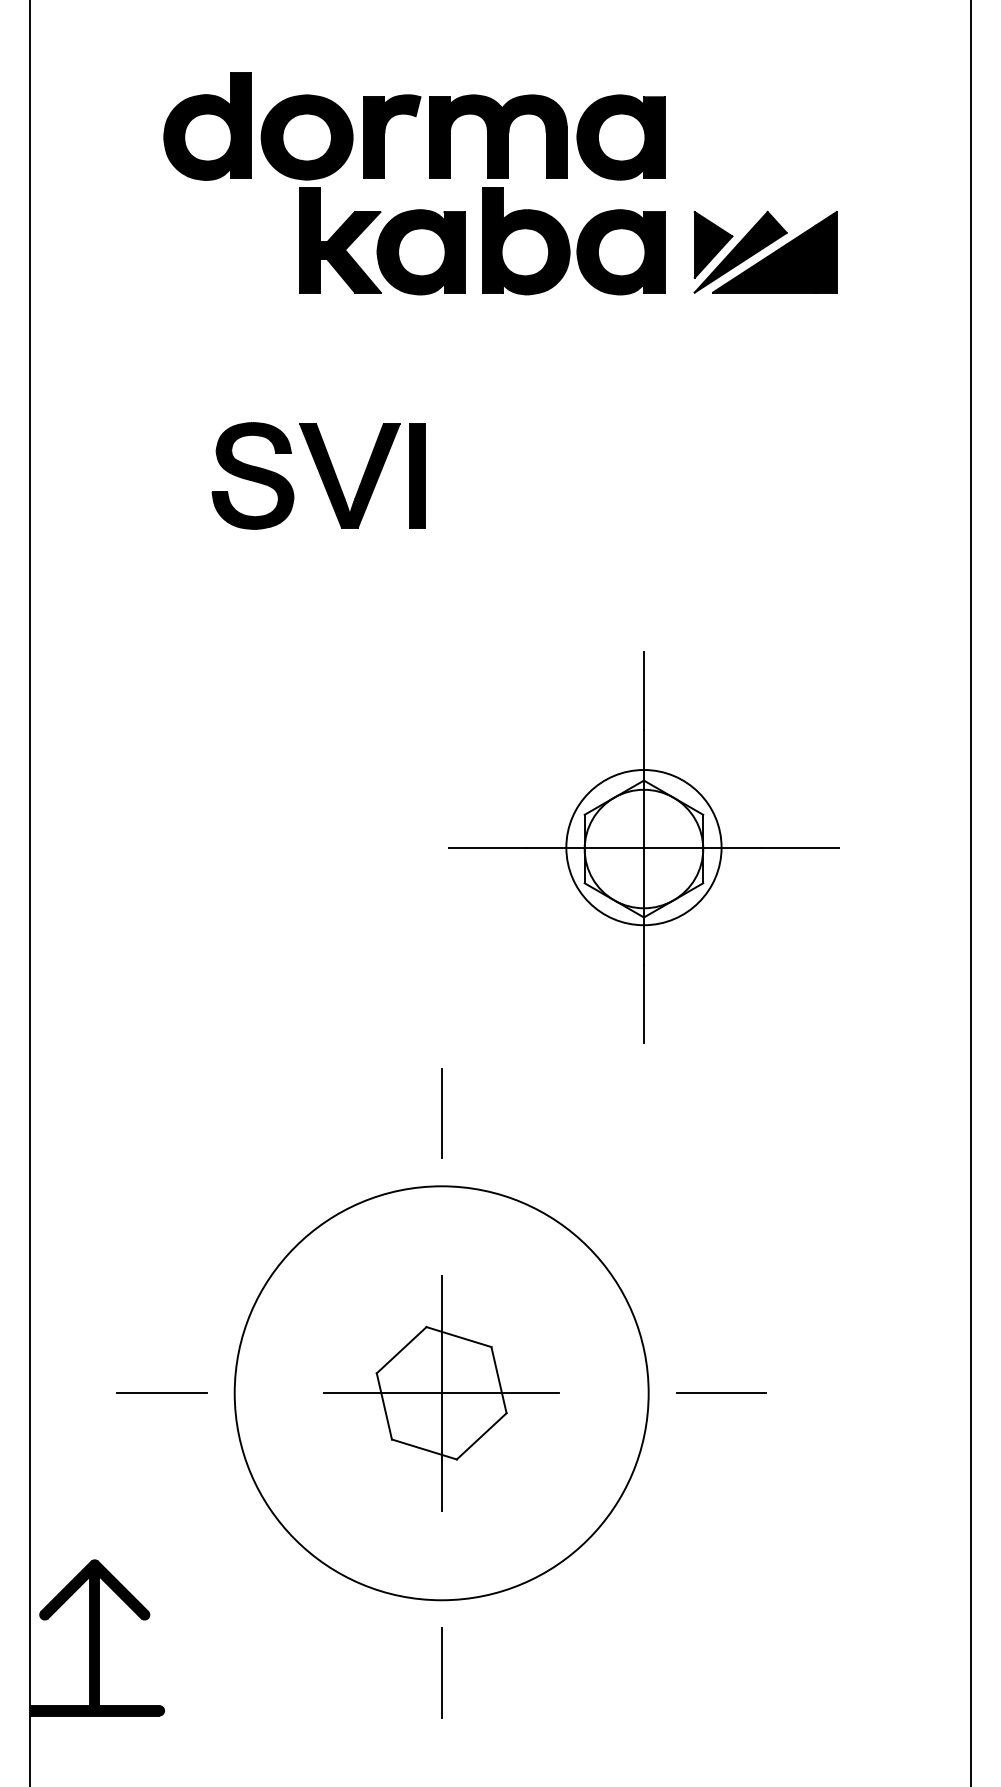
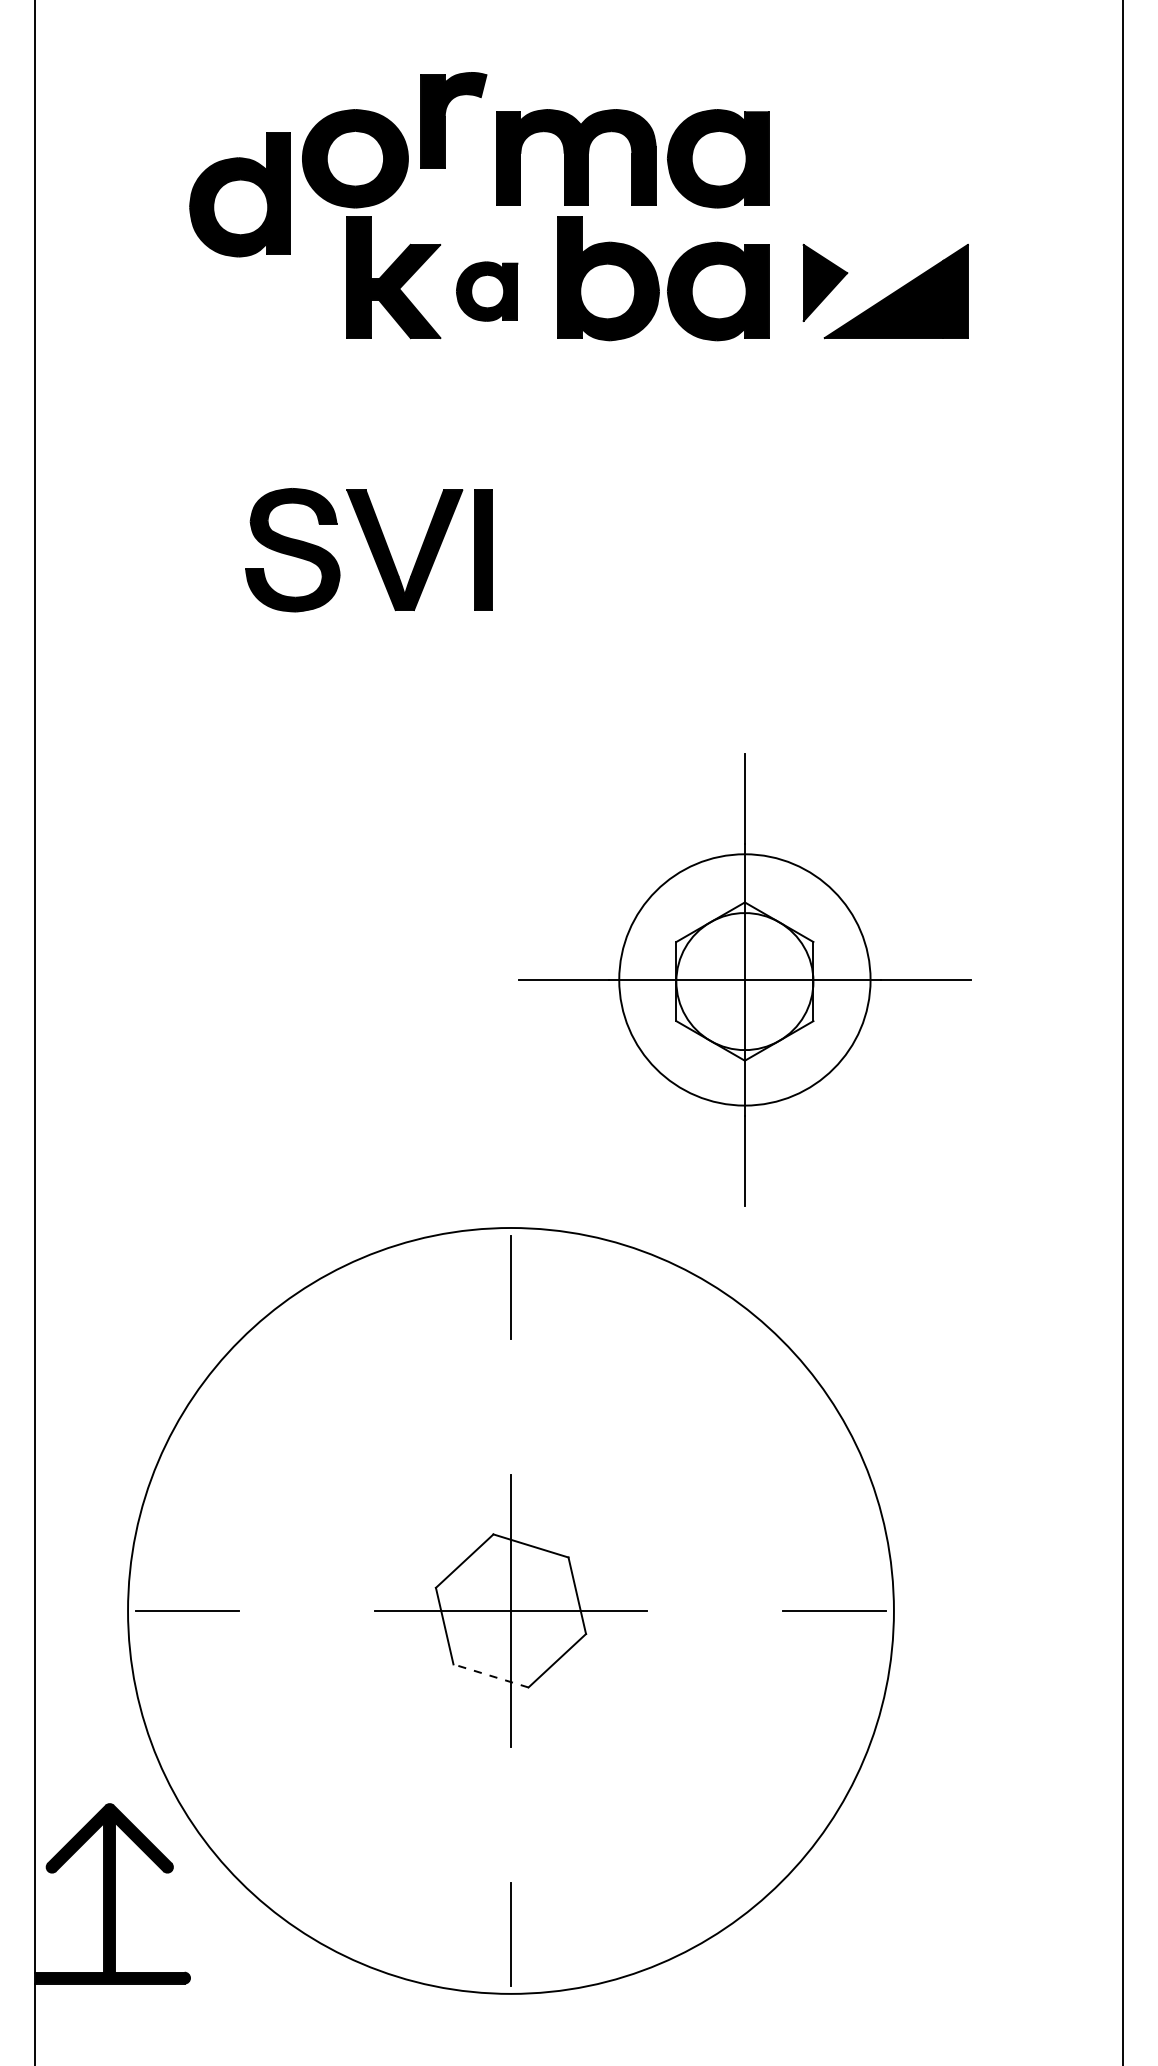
part: (207, 126) -> (240, 194), moved
part: (385, 133) -> (446, 117), moved
part: (740, 251) -> (856, 290), removed
part: (420, 252) -> (486, 291), size x0.6
circle: (643, 847) -> (744, 979), size x1.4
circle: (441, 1393) -> (510, 1611), size x1.6
line: (424, 1449) -> (491, 1675), solid -> dashed

